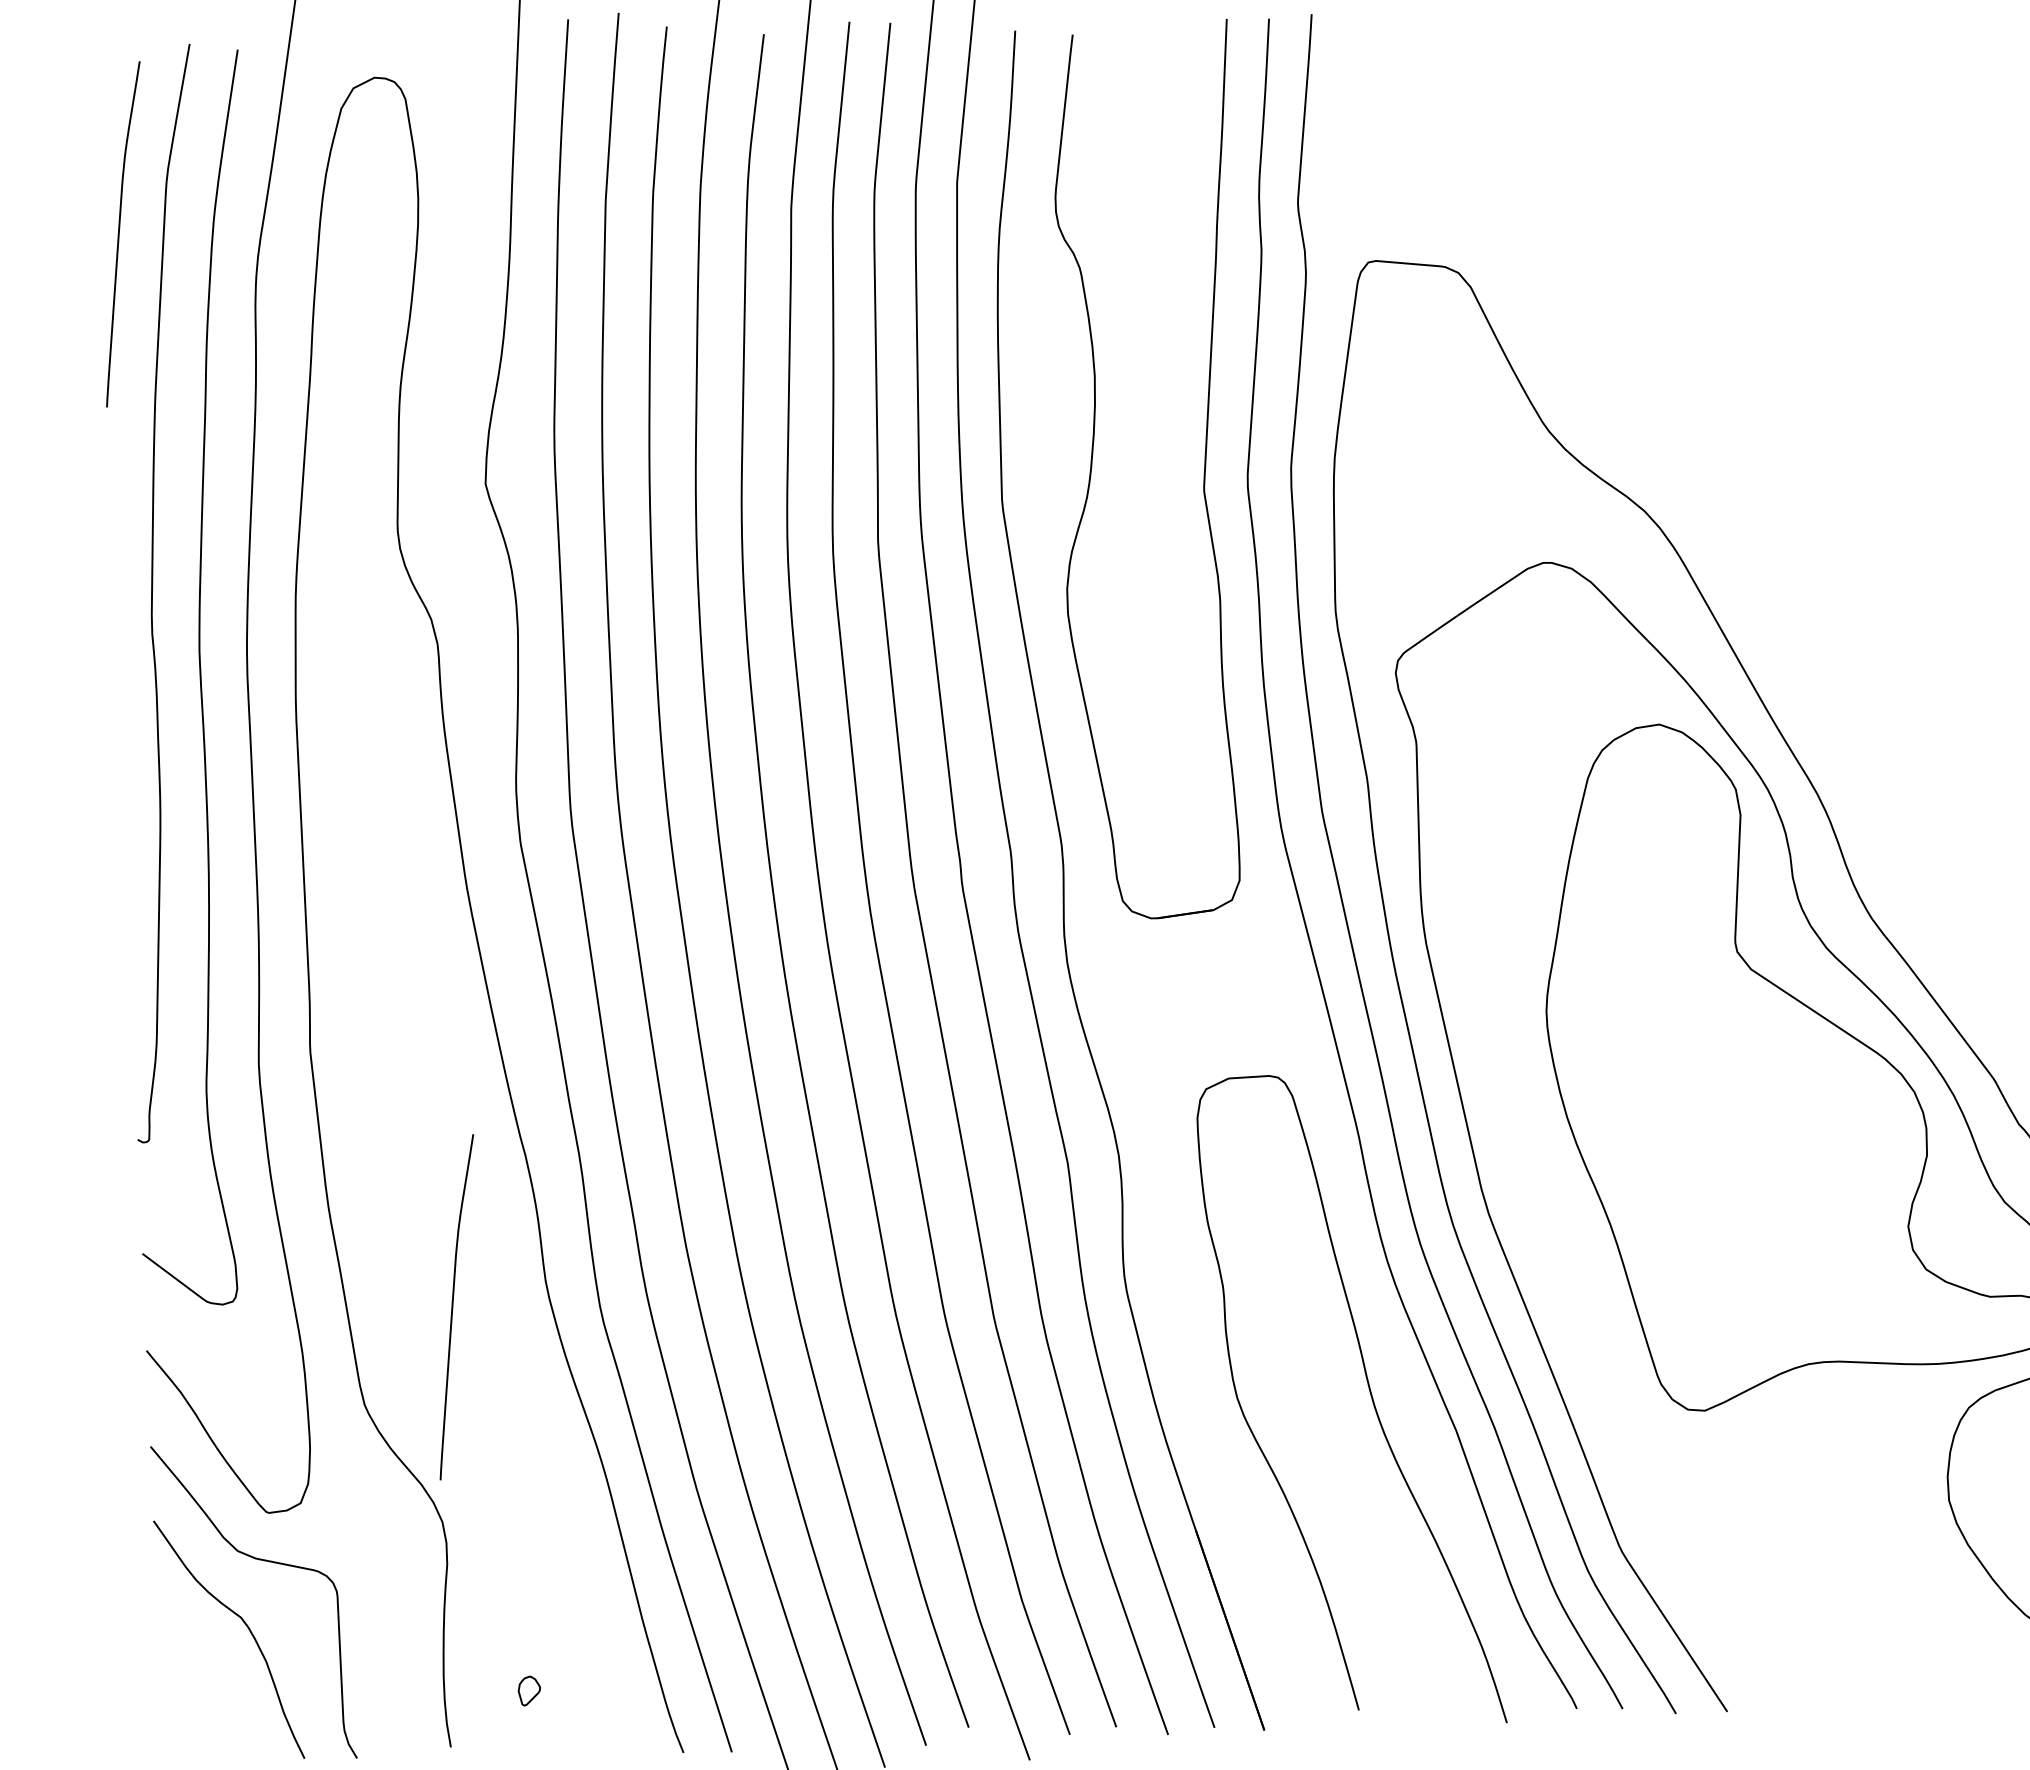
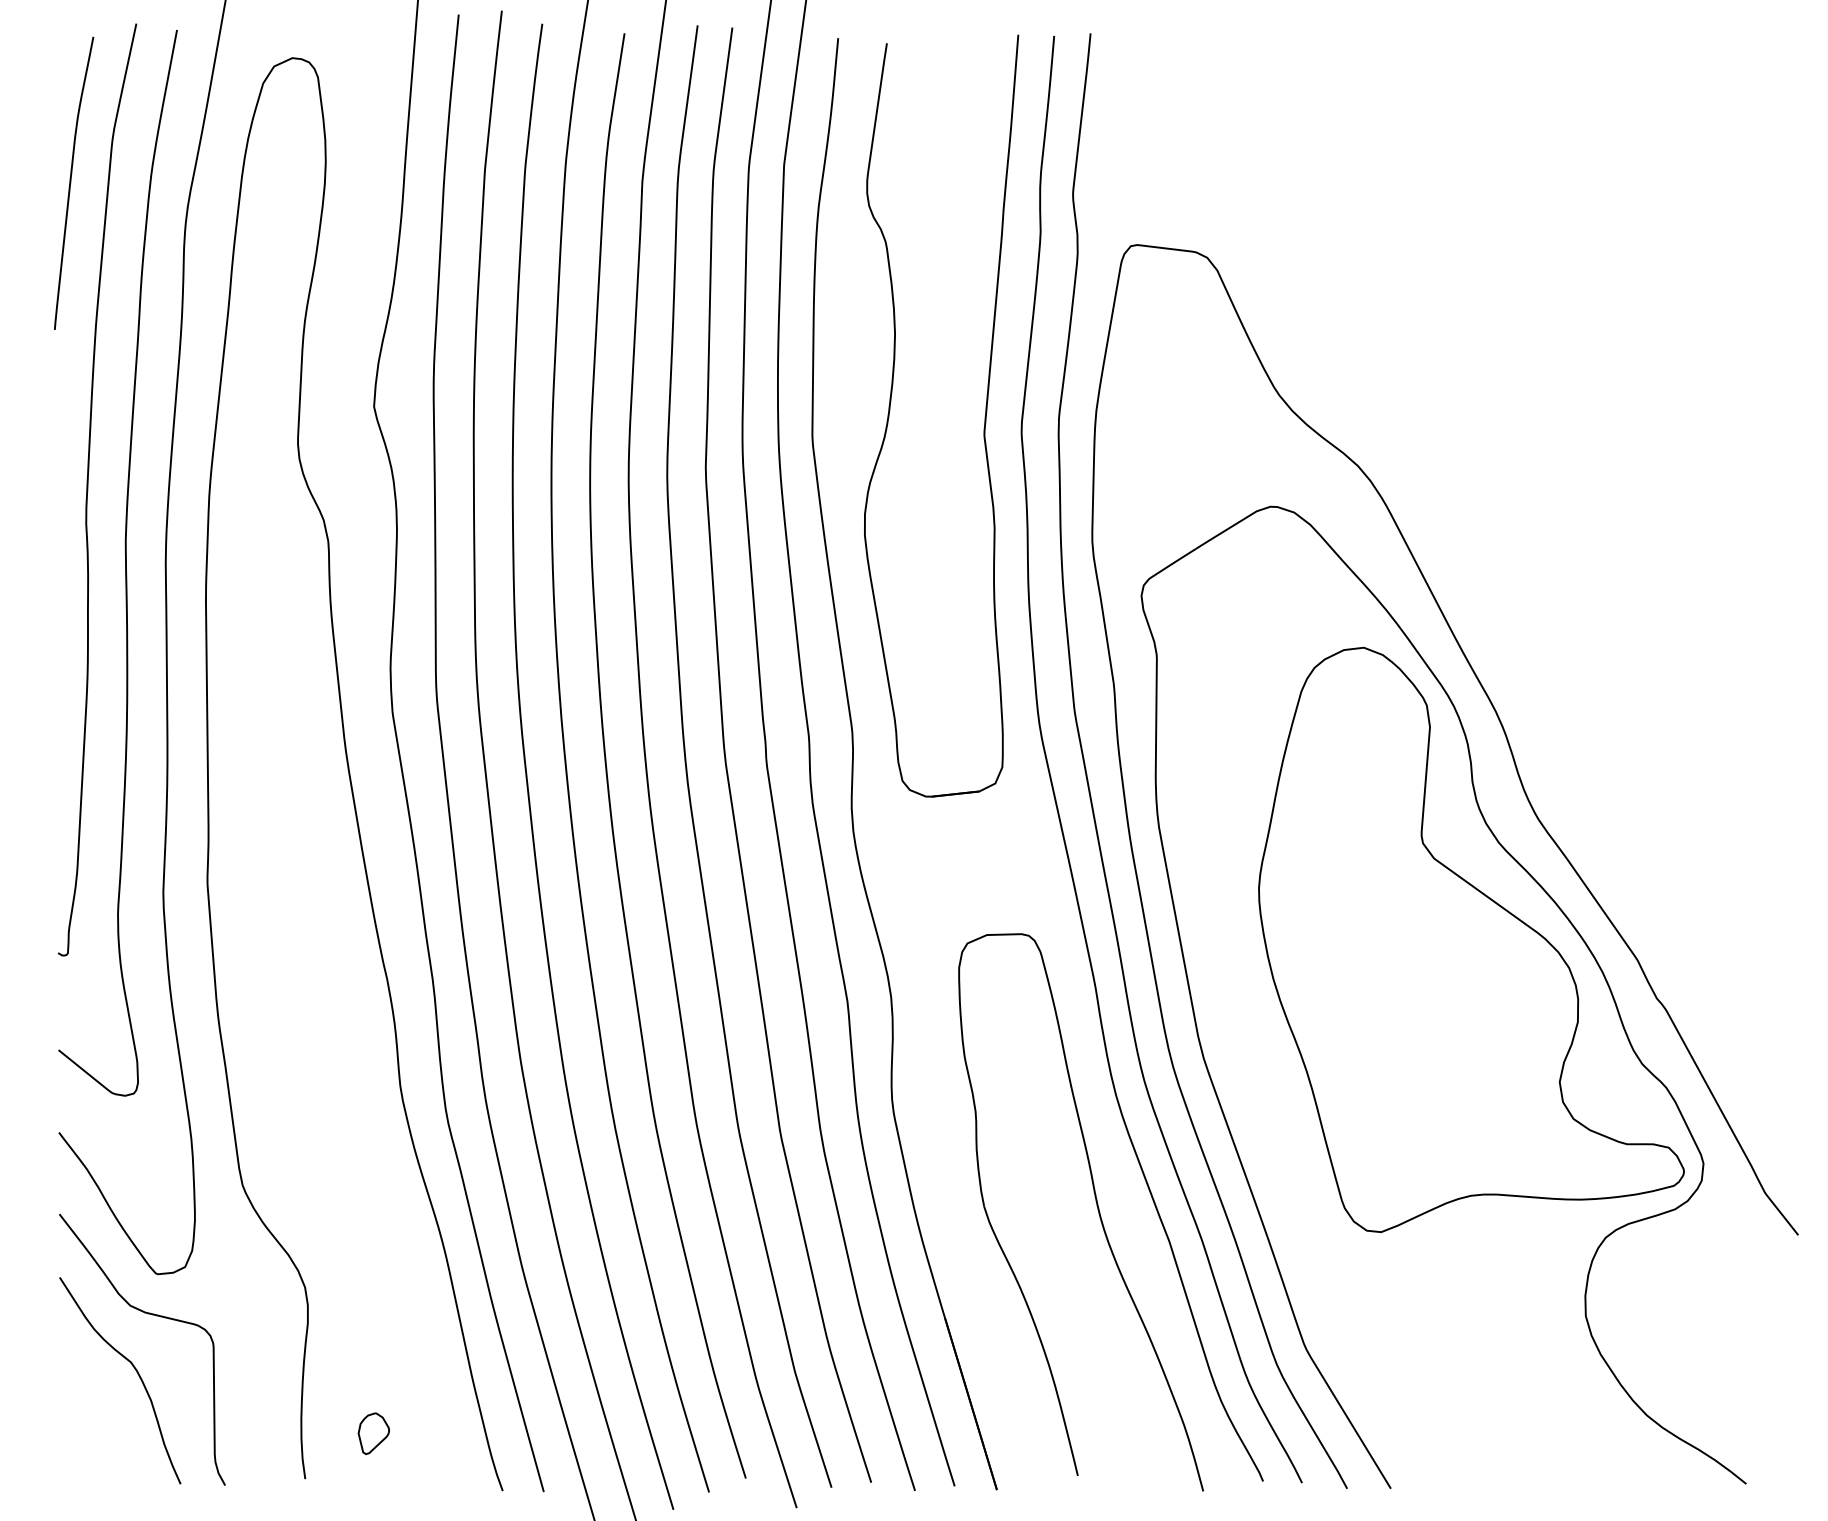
curve: (453, 1306) -> (321, 1104), removed
part: (529, 1690) -> (373, 1433), size x1.67

